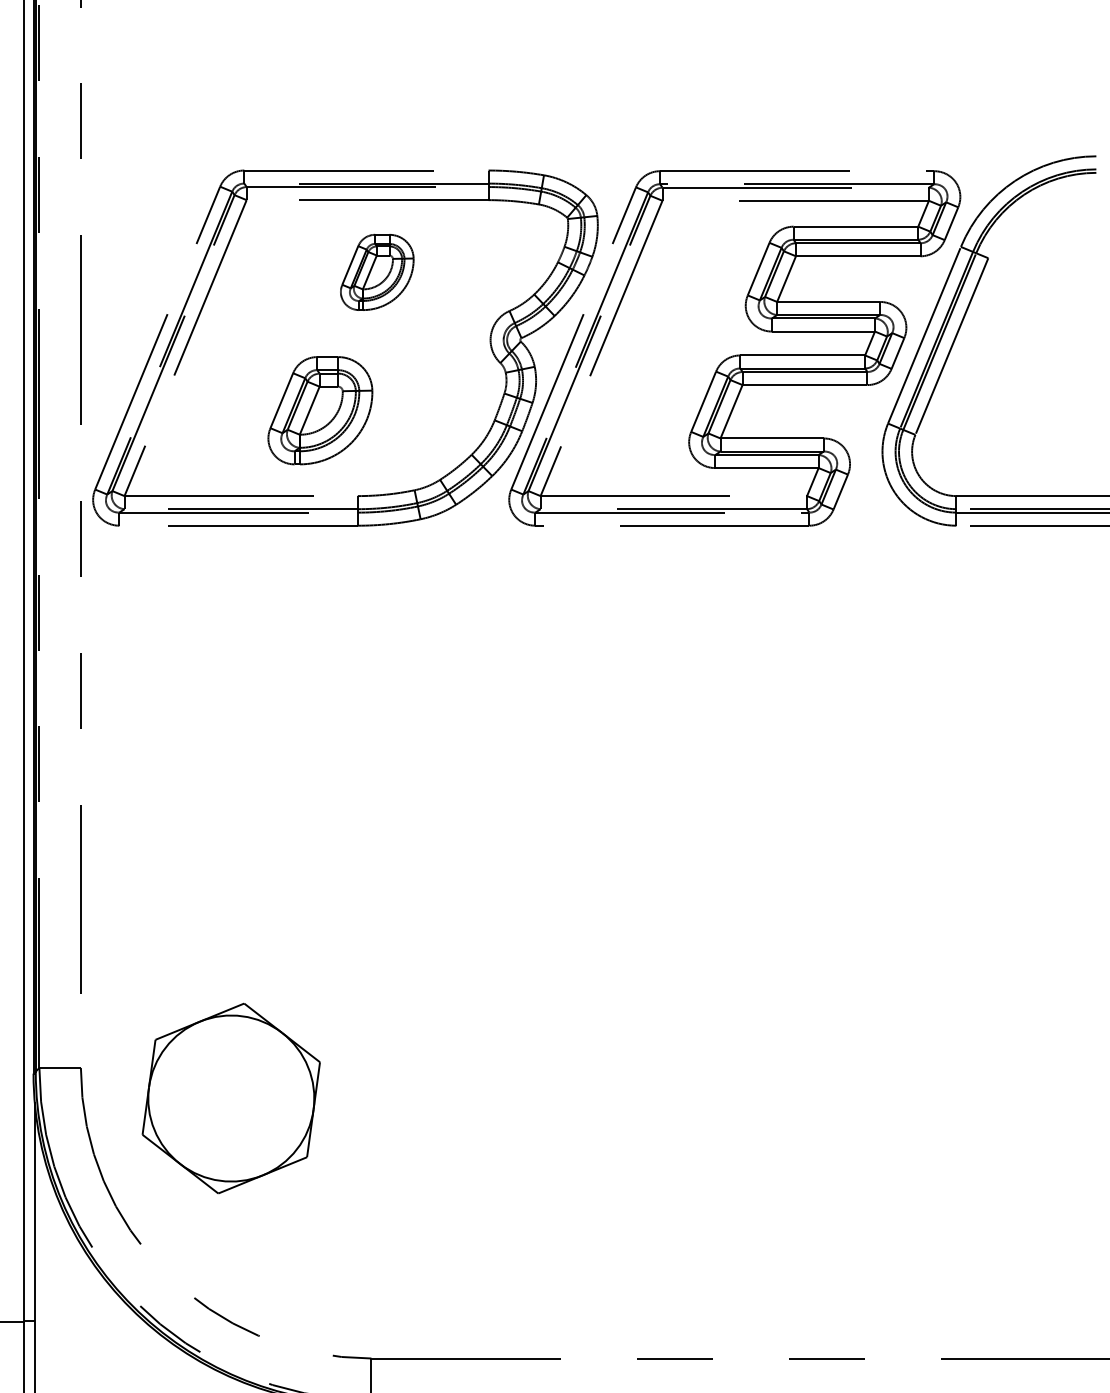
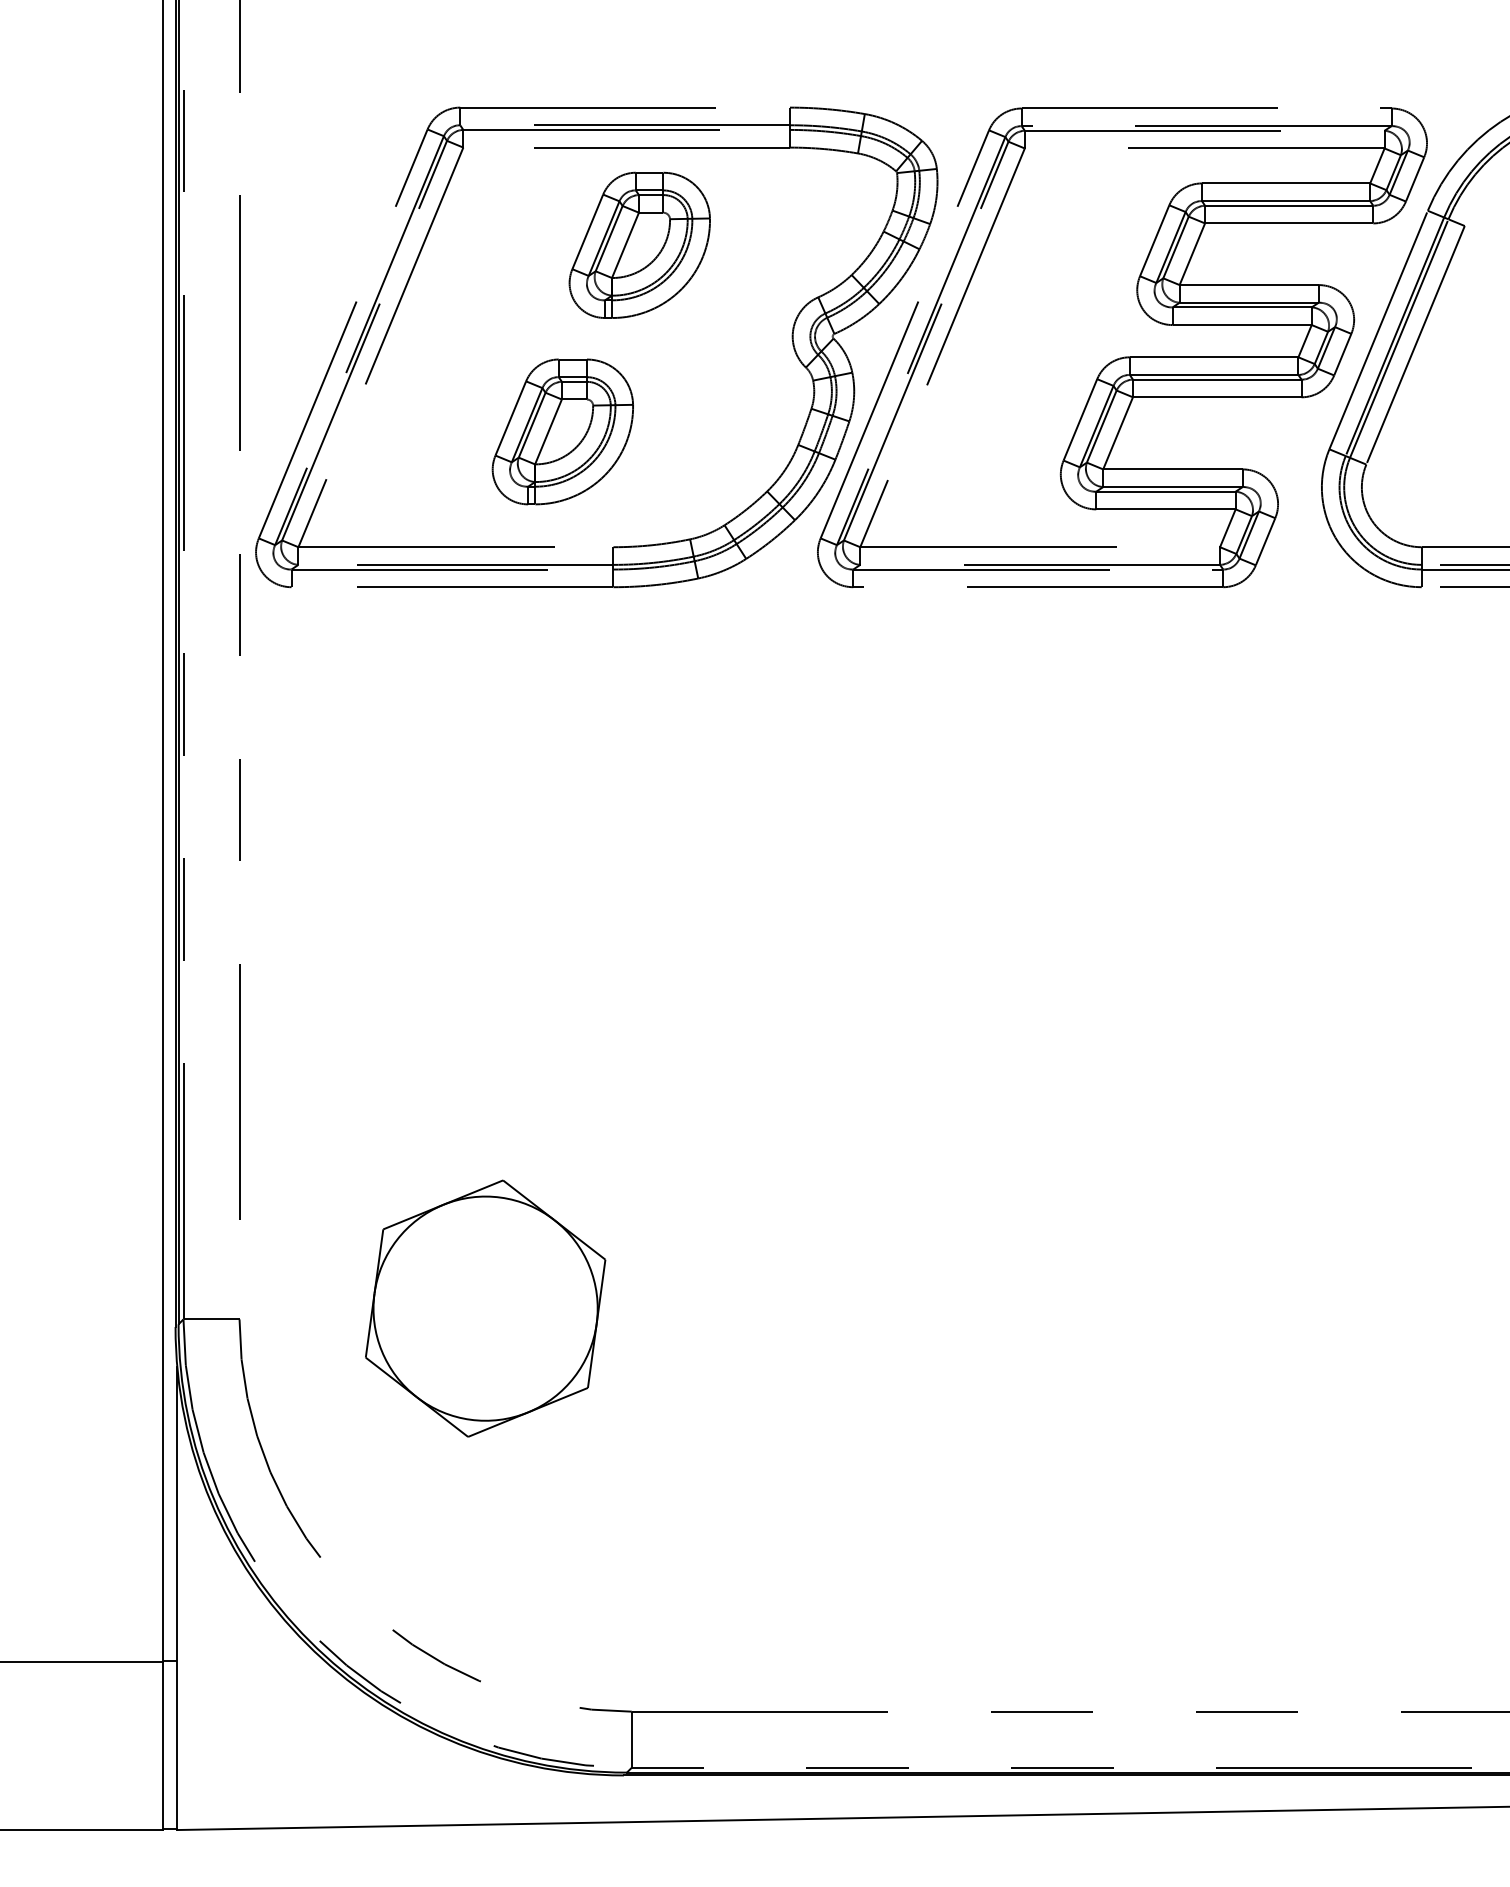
part: (377, 271) -> (639, 244), size x1.43
part: (231, 1098) -> (485, 1308), moved

